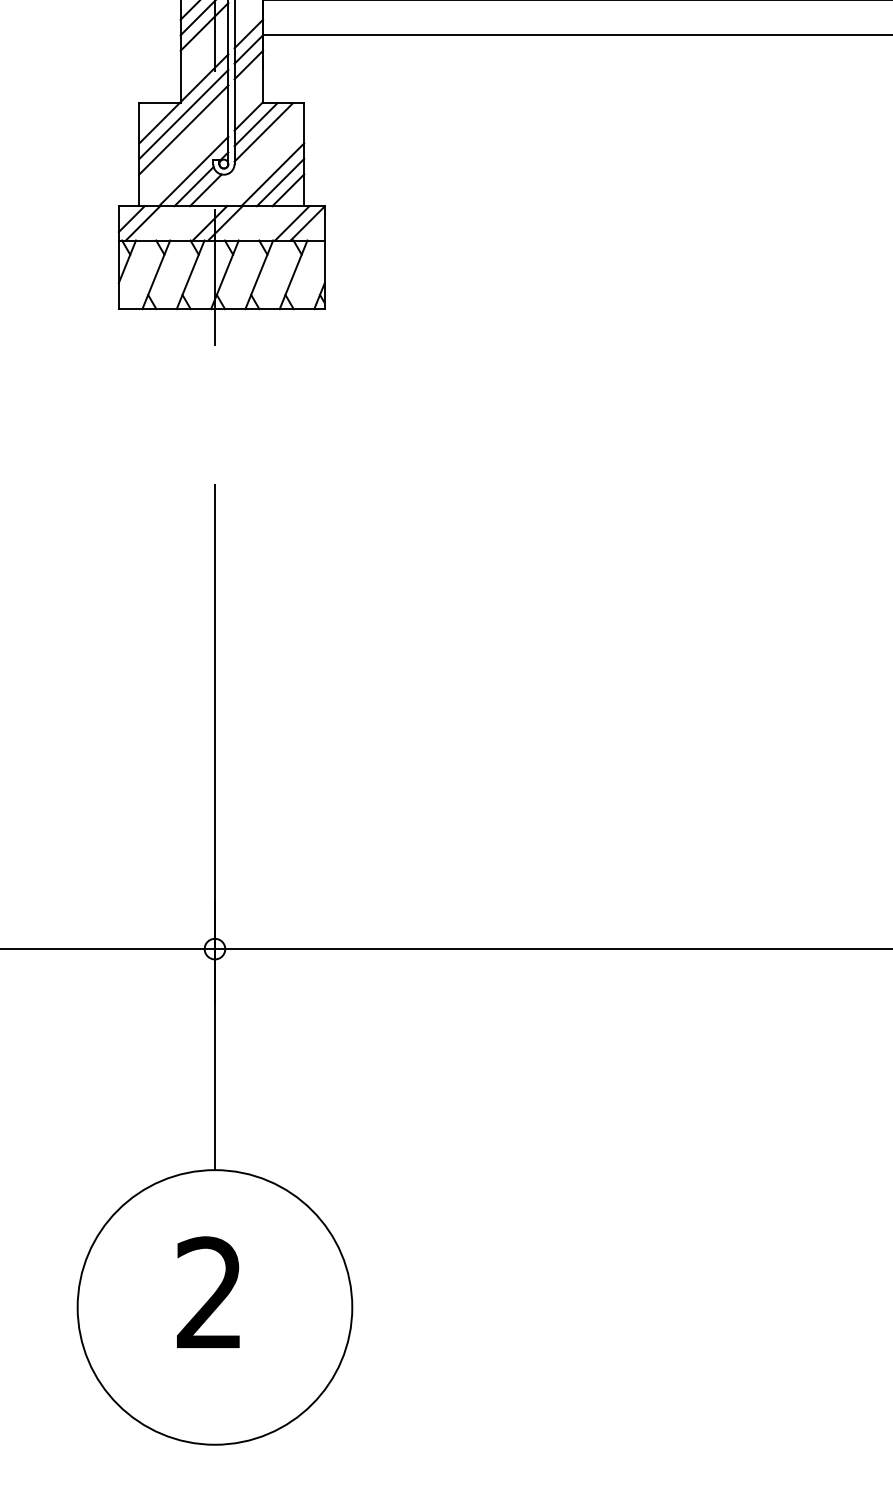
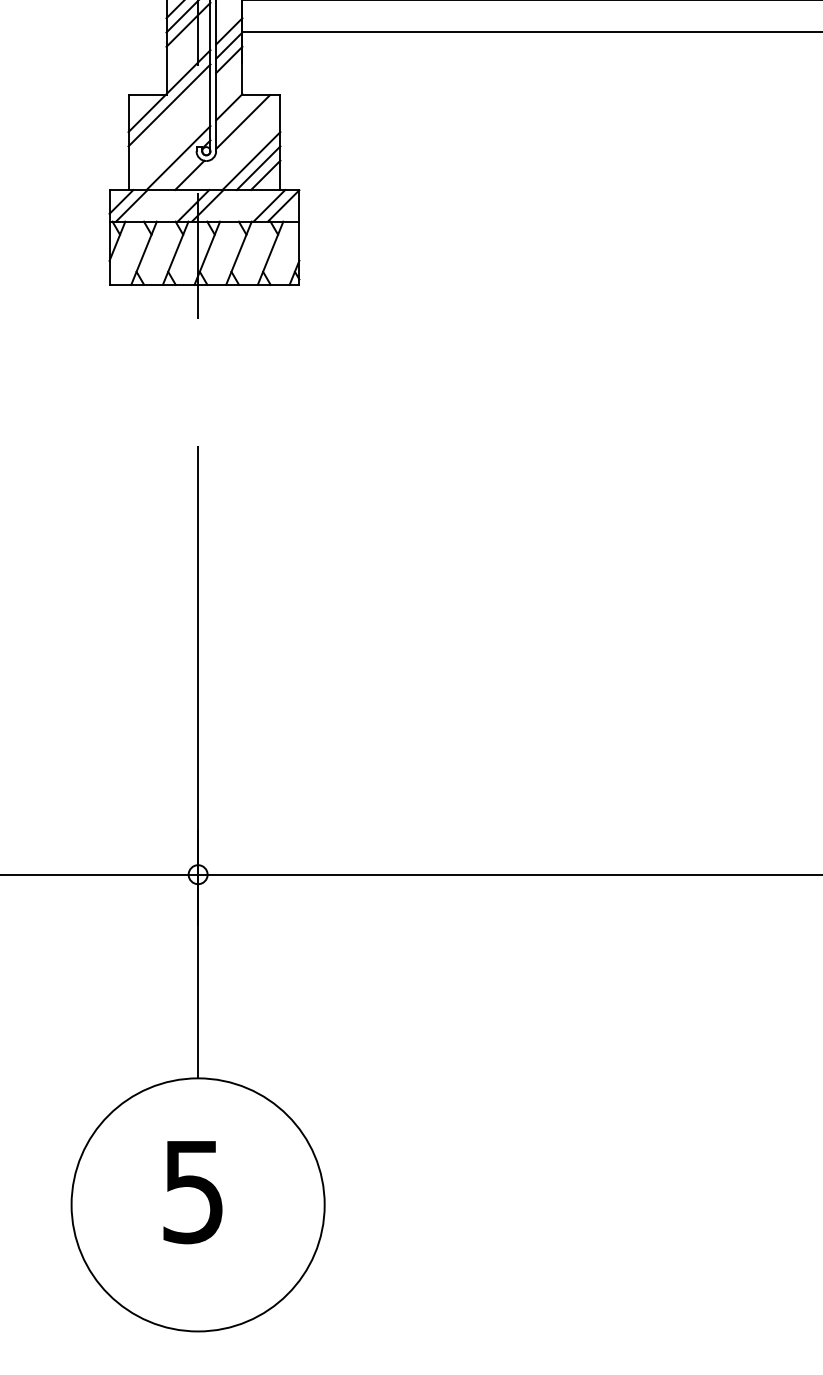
line: (255, 124) -> (235, 114), removed
line: (183, 129) -> (169, 119), removed
line: (193, 186) -> (178, 171), removed
text: (208, 1292) -> (192, 1191), 2 -> 5

